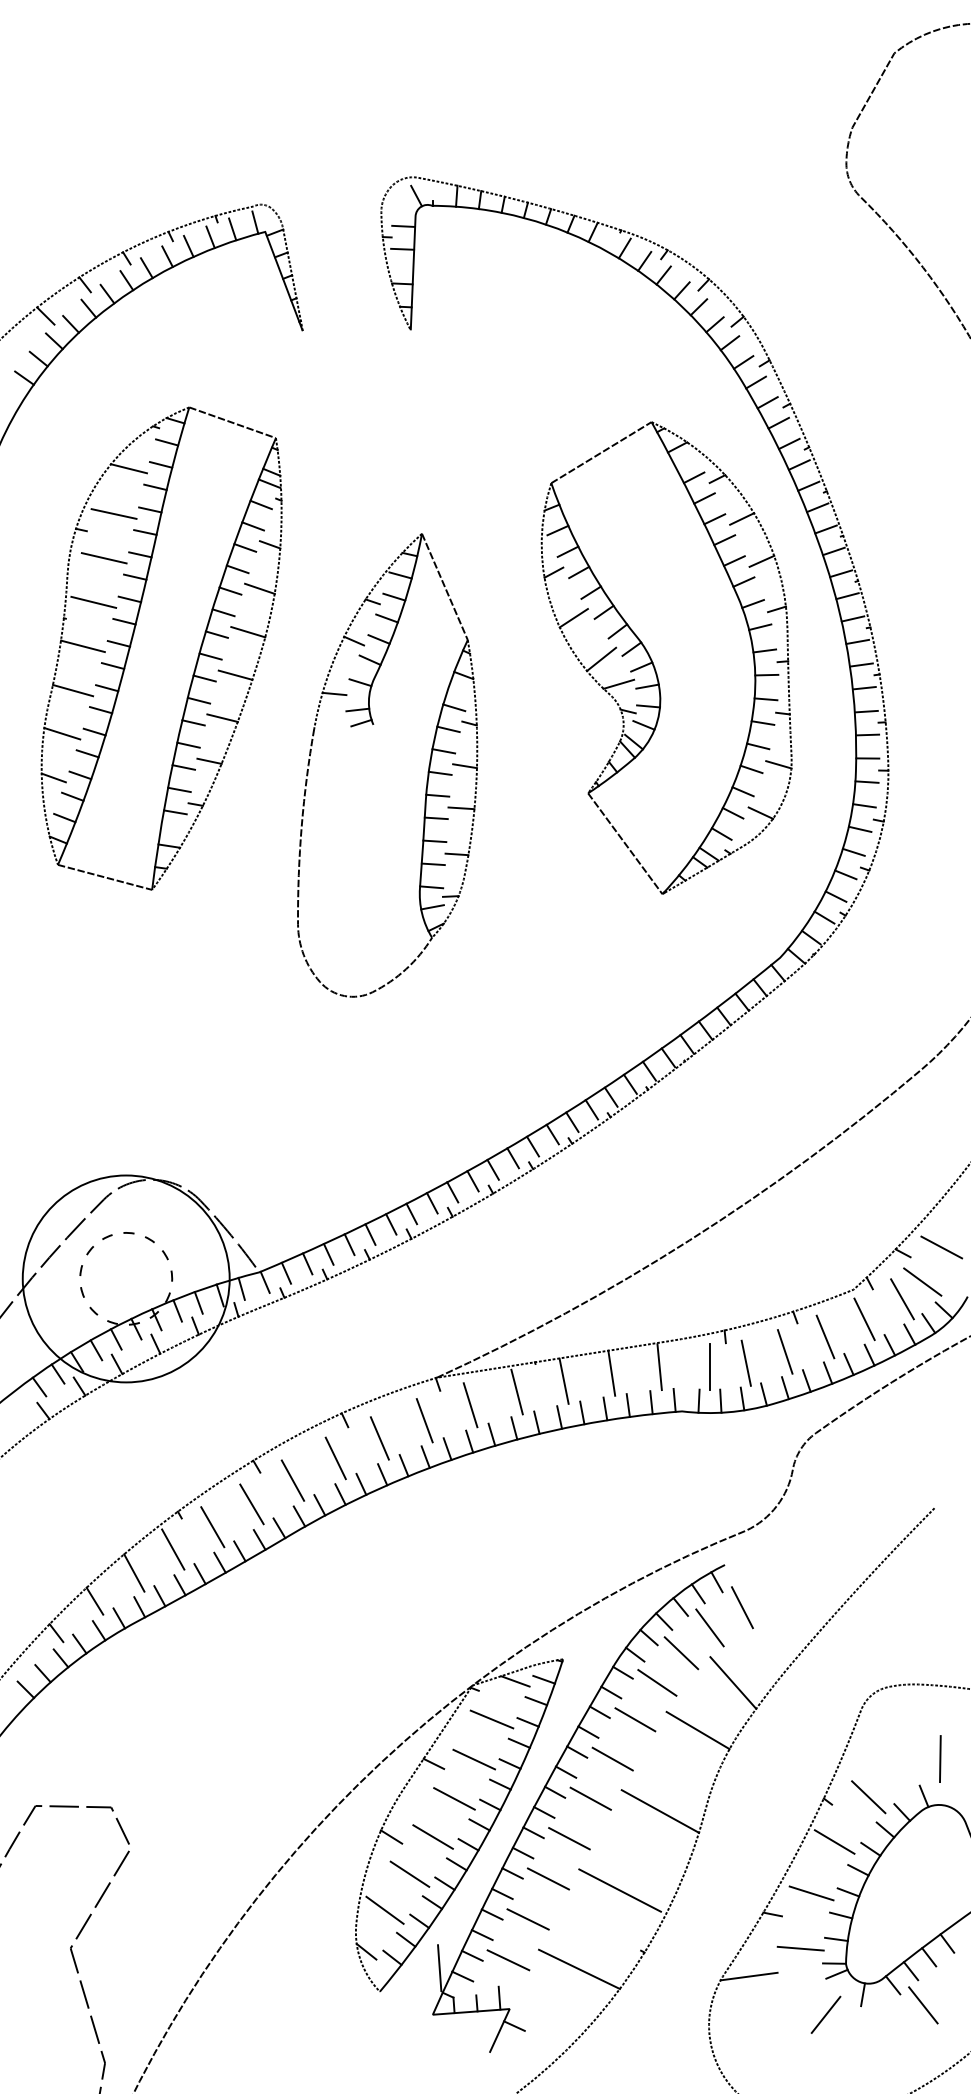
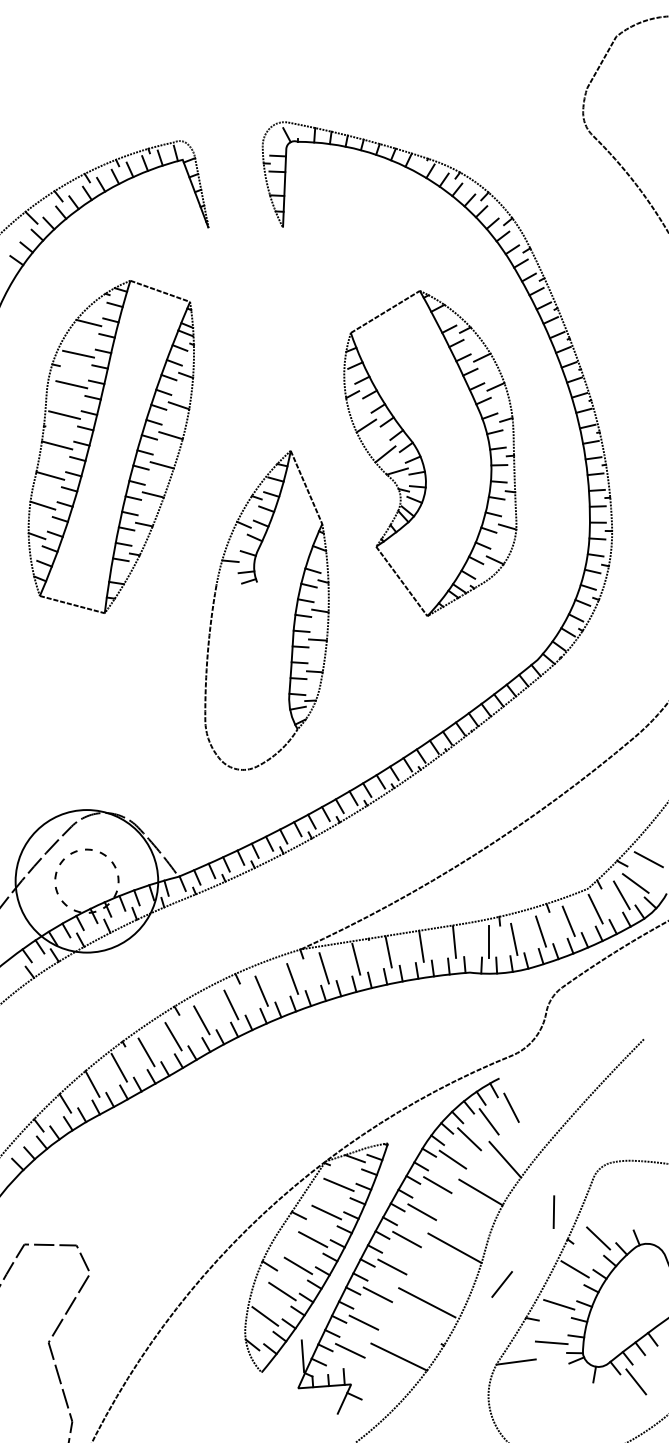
part: (653, 660) -> (421, 455), moved
part: (427, 768) -> (294, 612), moved
line: (939, 1758) -> (553, 1211), moved
line: (825, 2014) -> (501, 1284), moved

